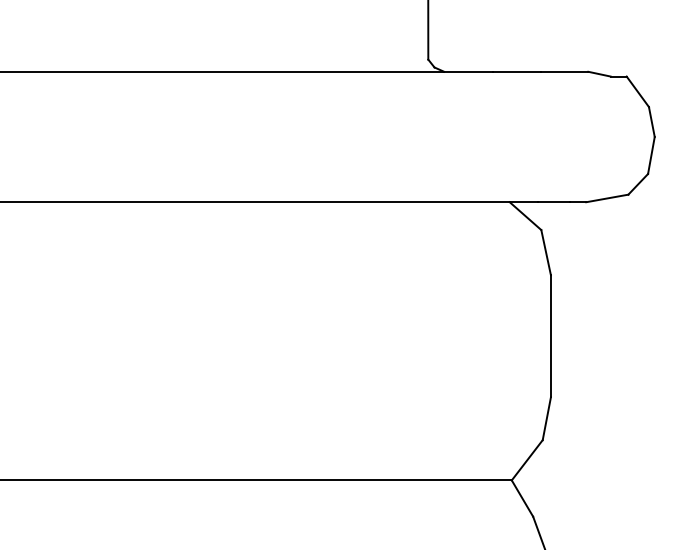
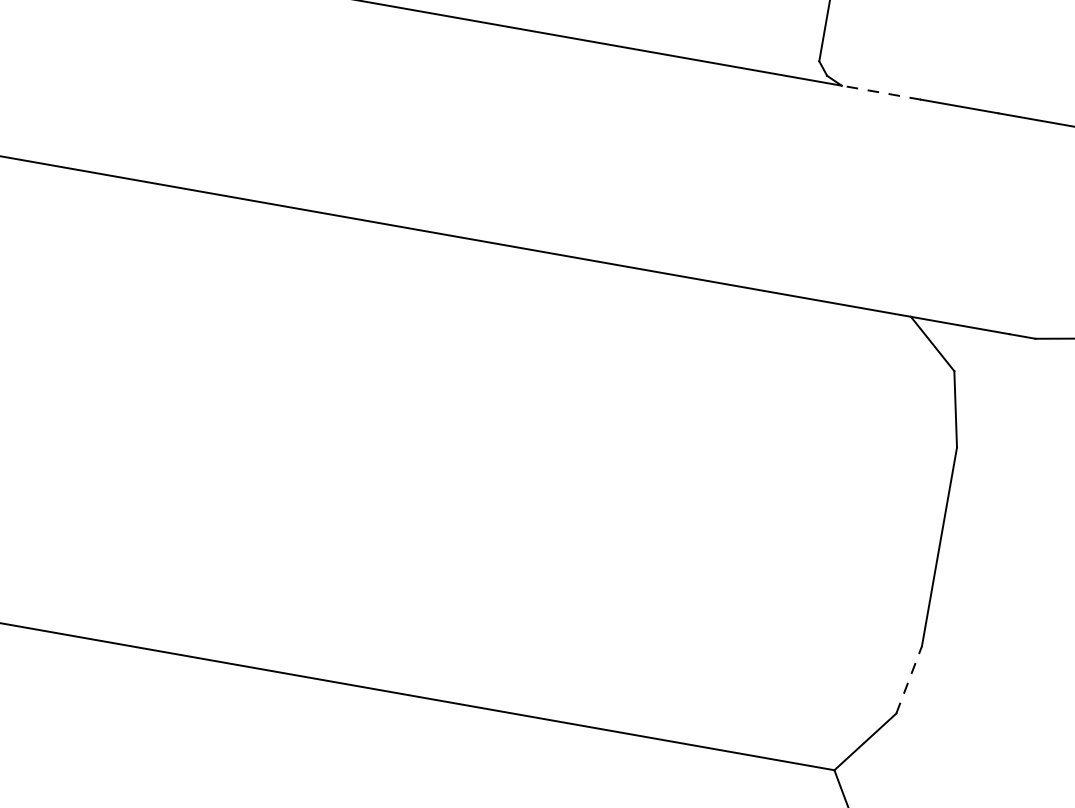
line: (468, 71) -> (881, 92), solid -> dashed
line: (546, 418) -> (908, 679), solid -> dashed

